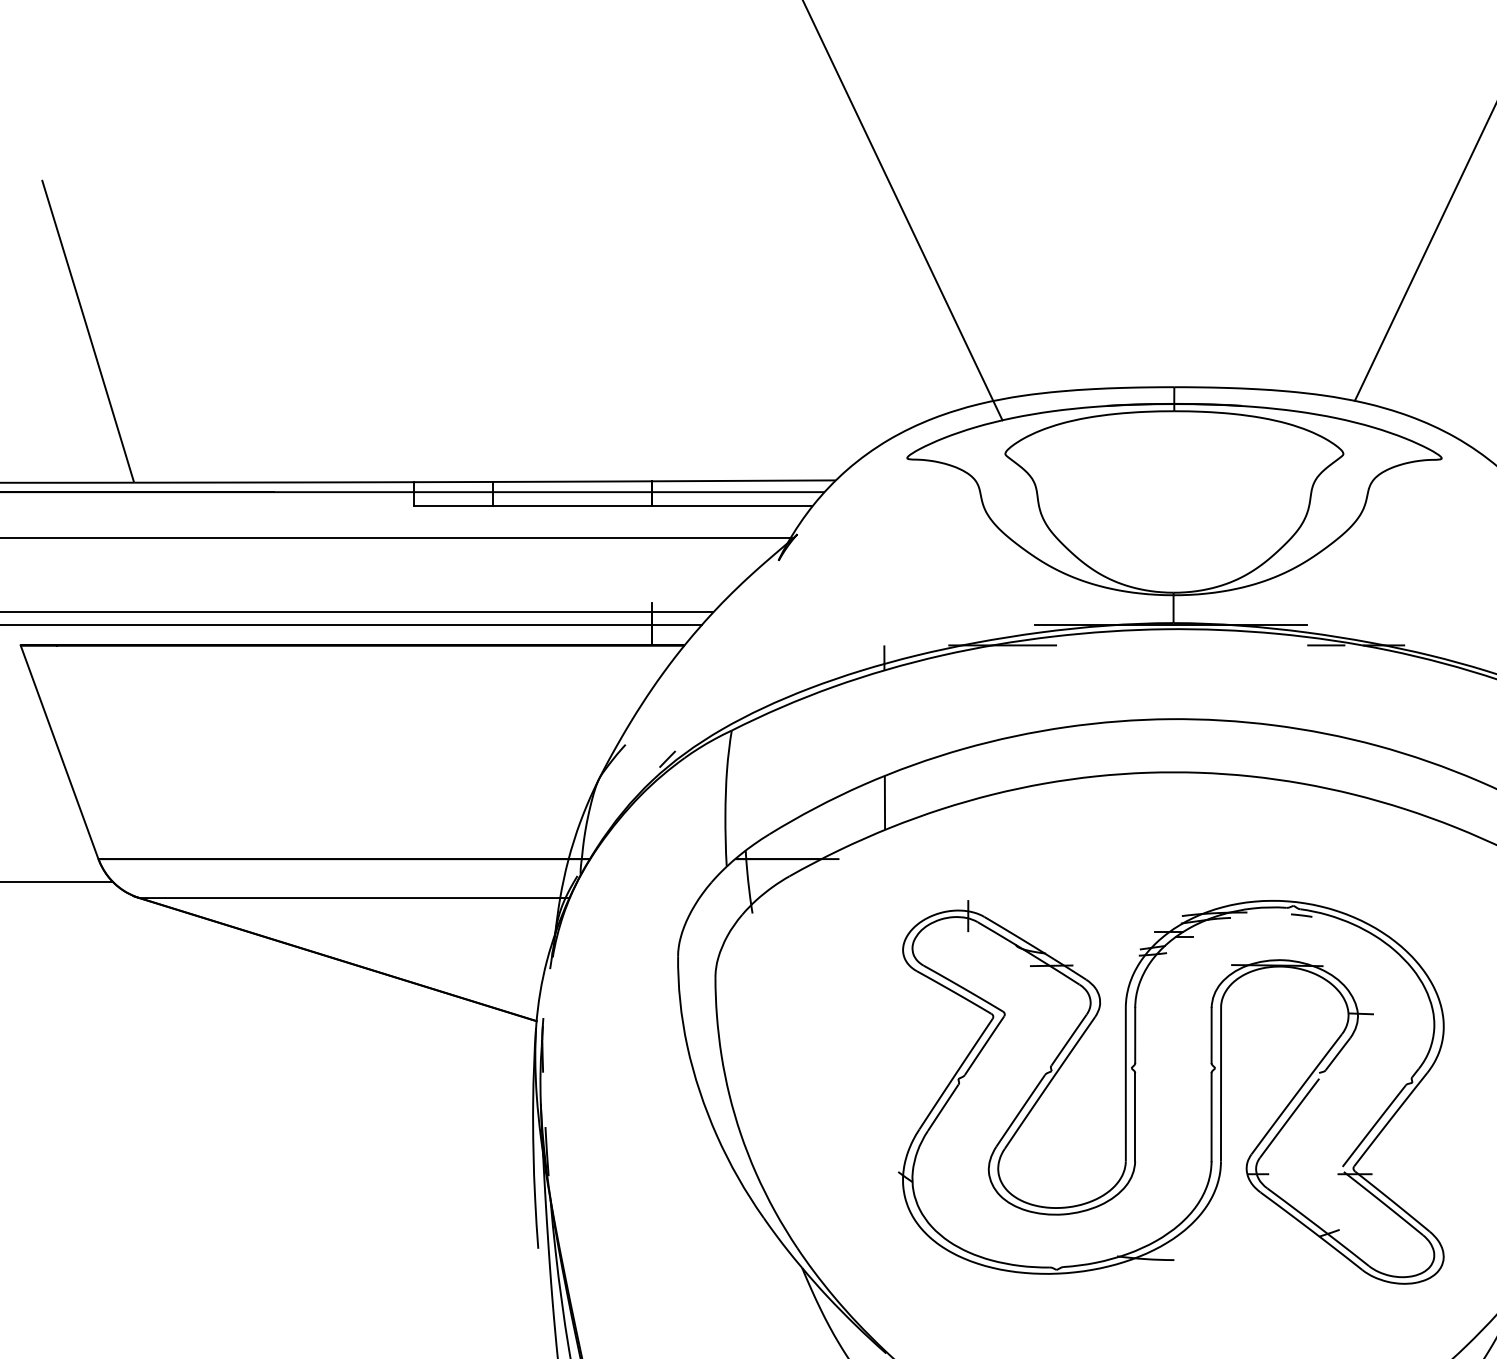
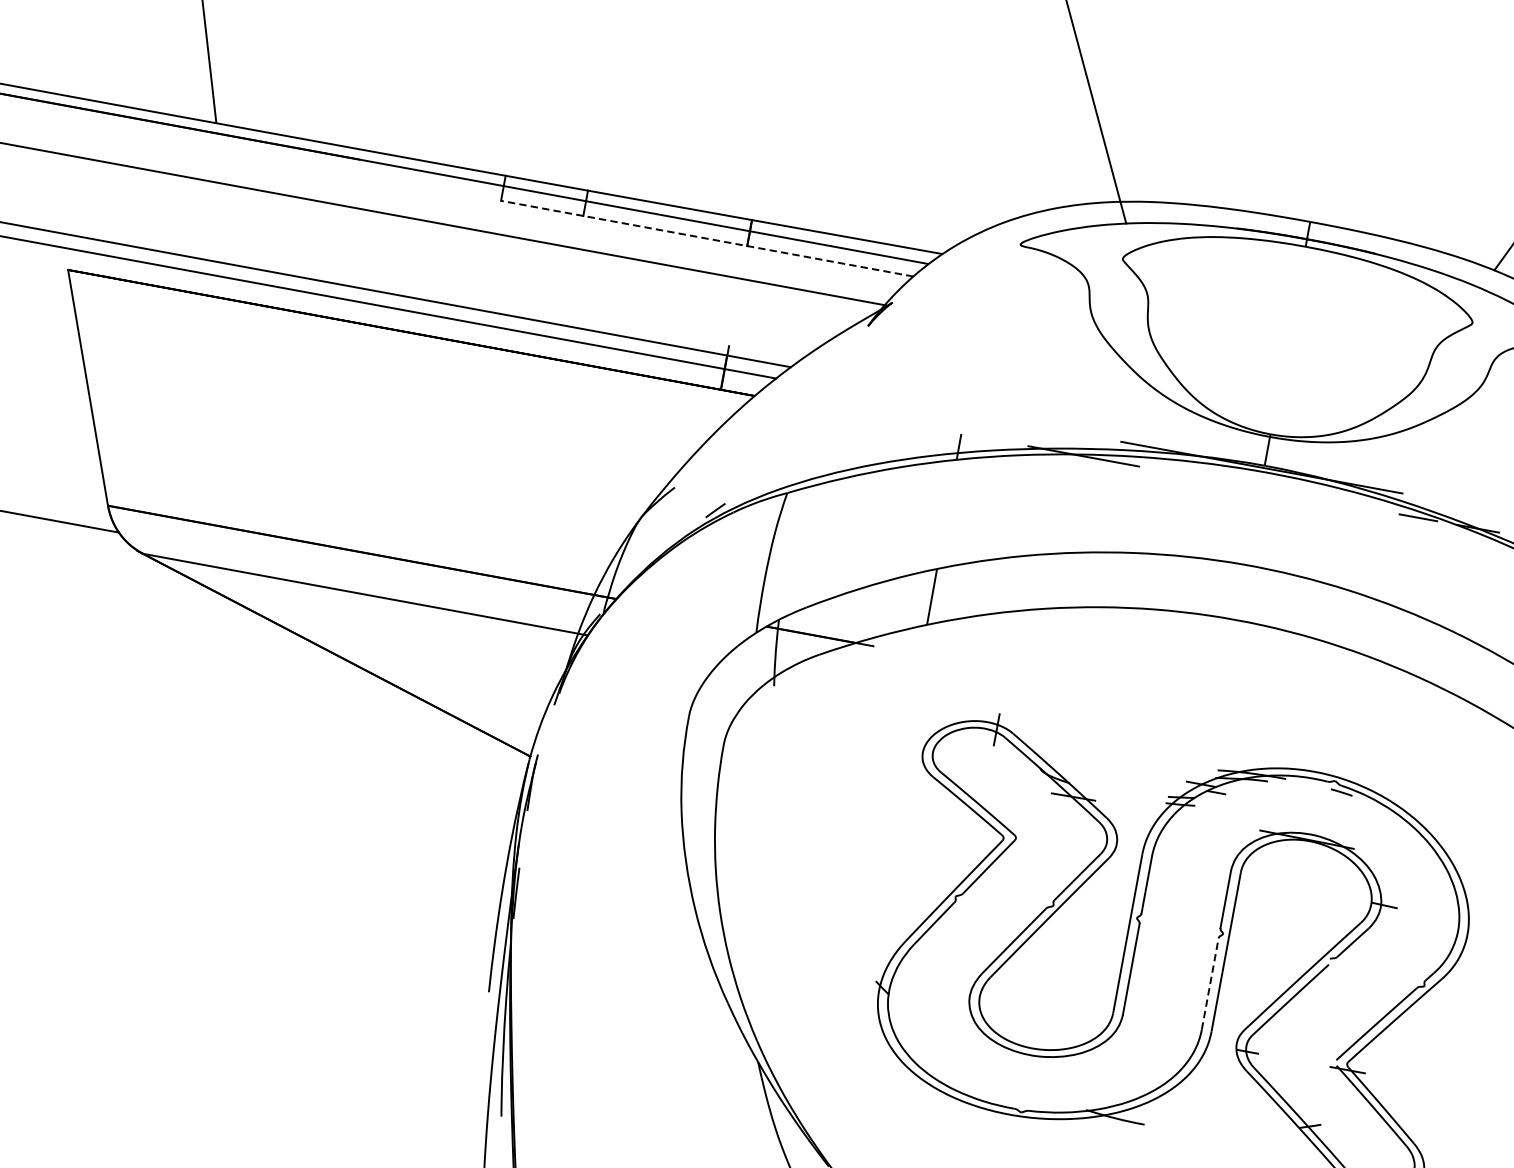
line: (612, 506) -> (706, 238), solid -> dashed
line: (1211, 1116) -> (1210, 983), solid -> dashed

